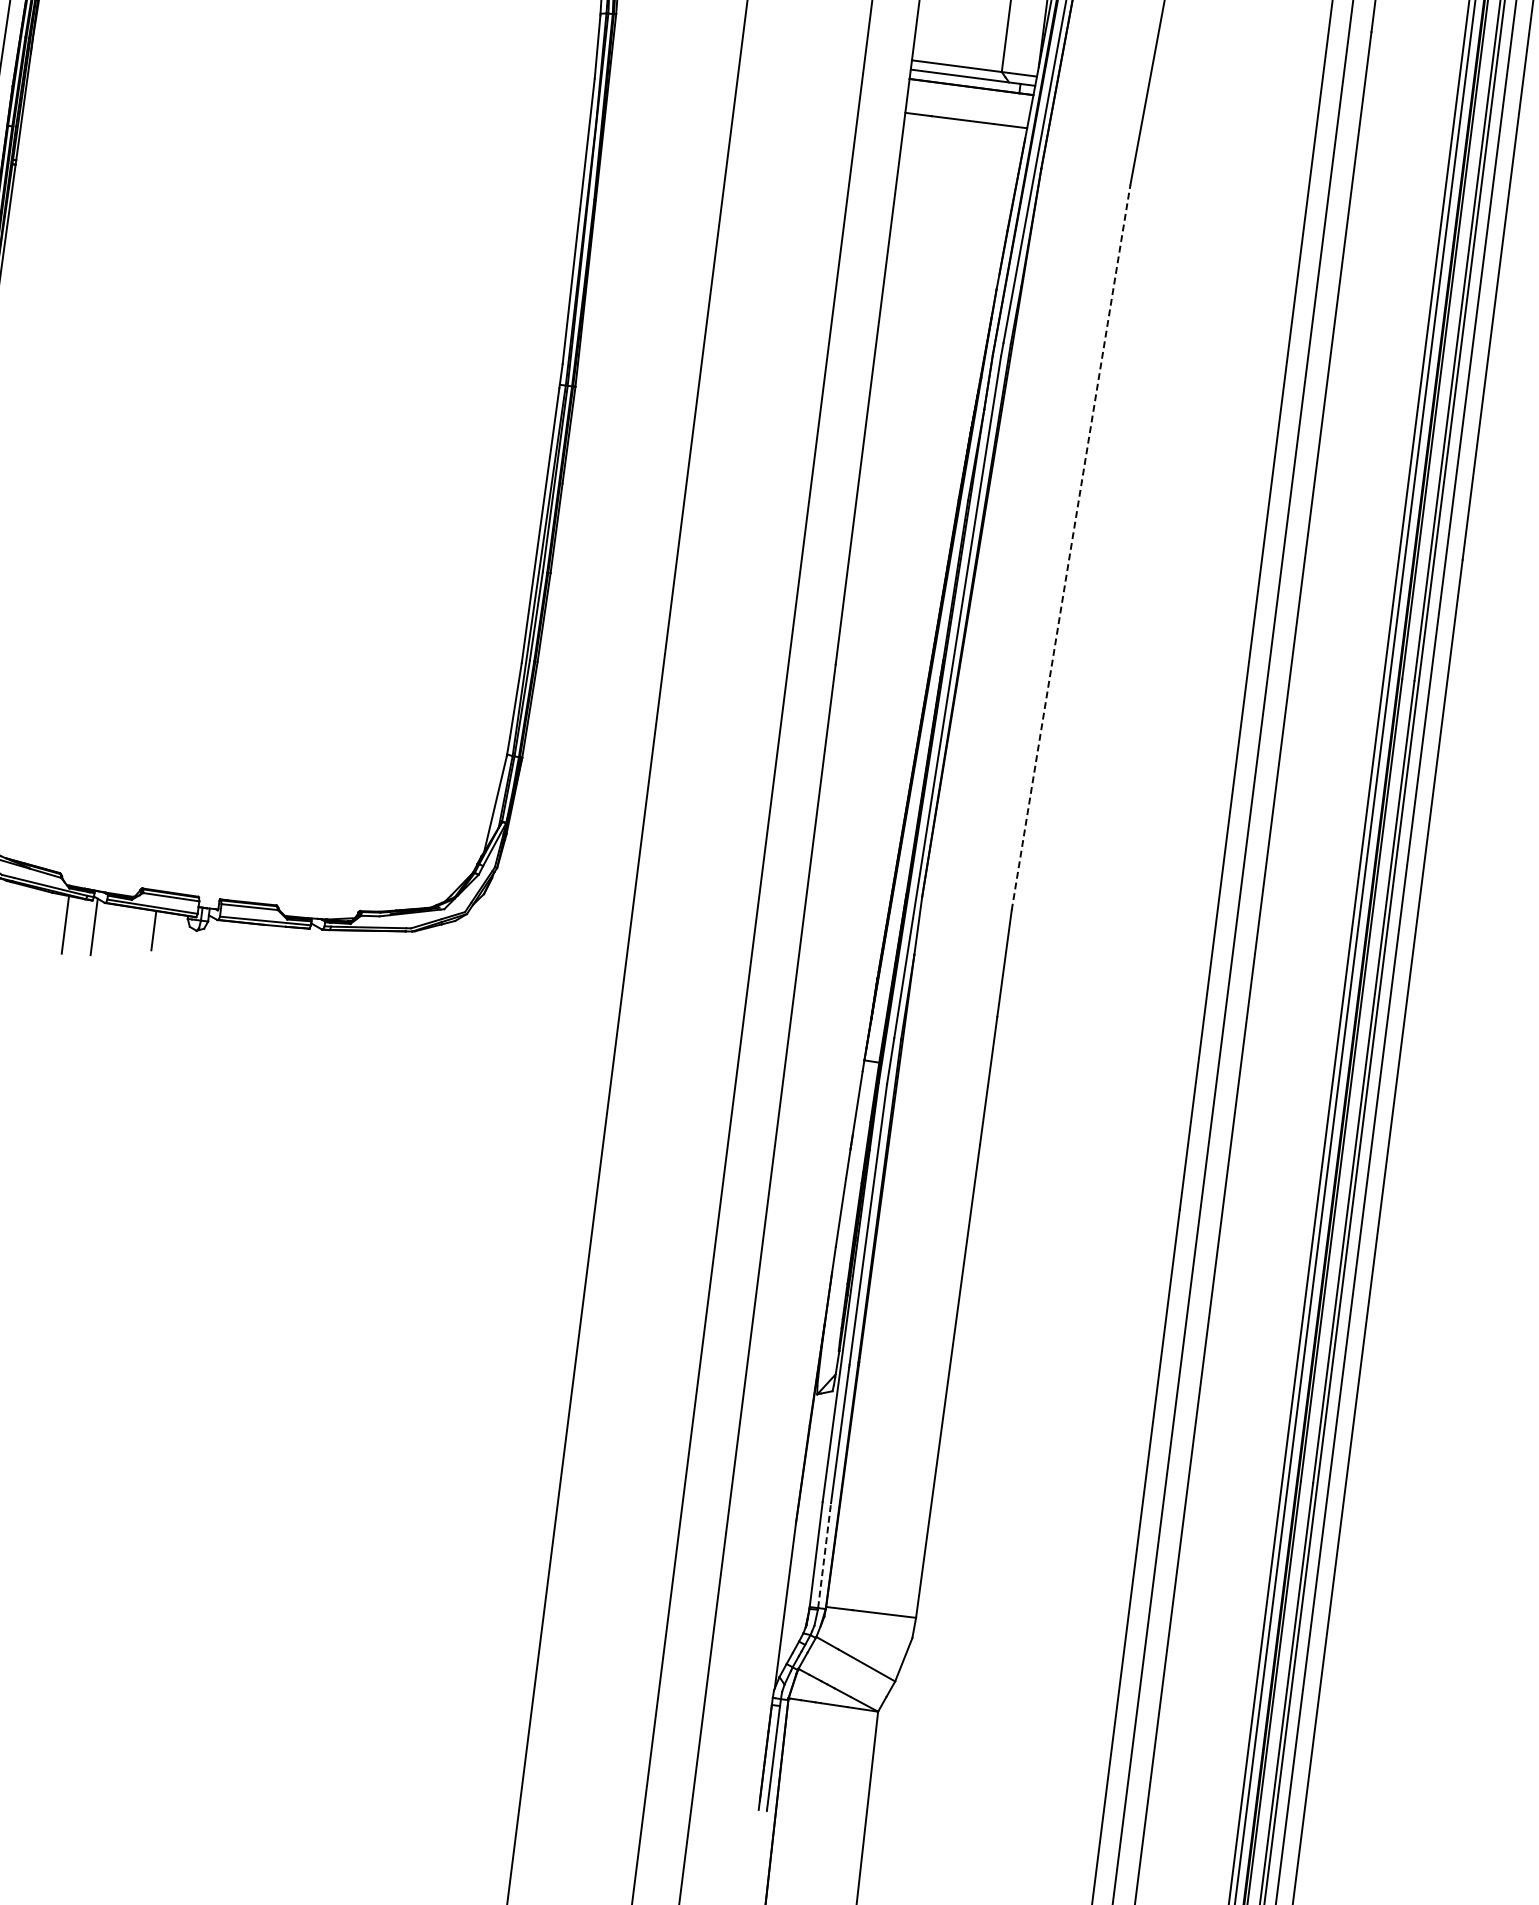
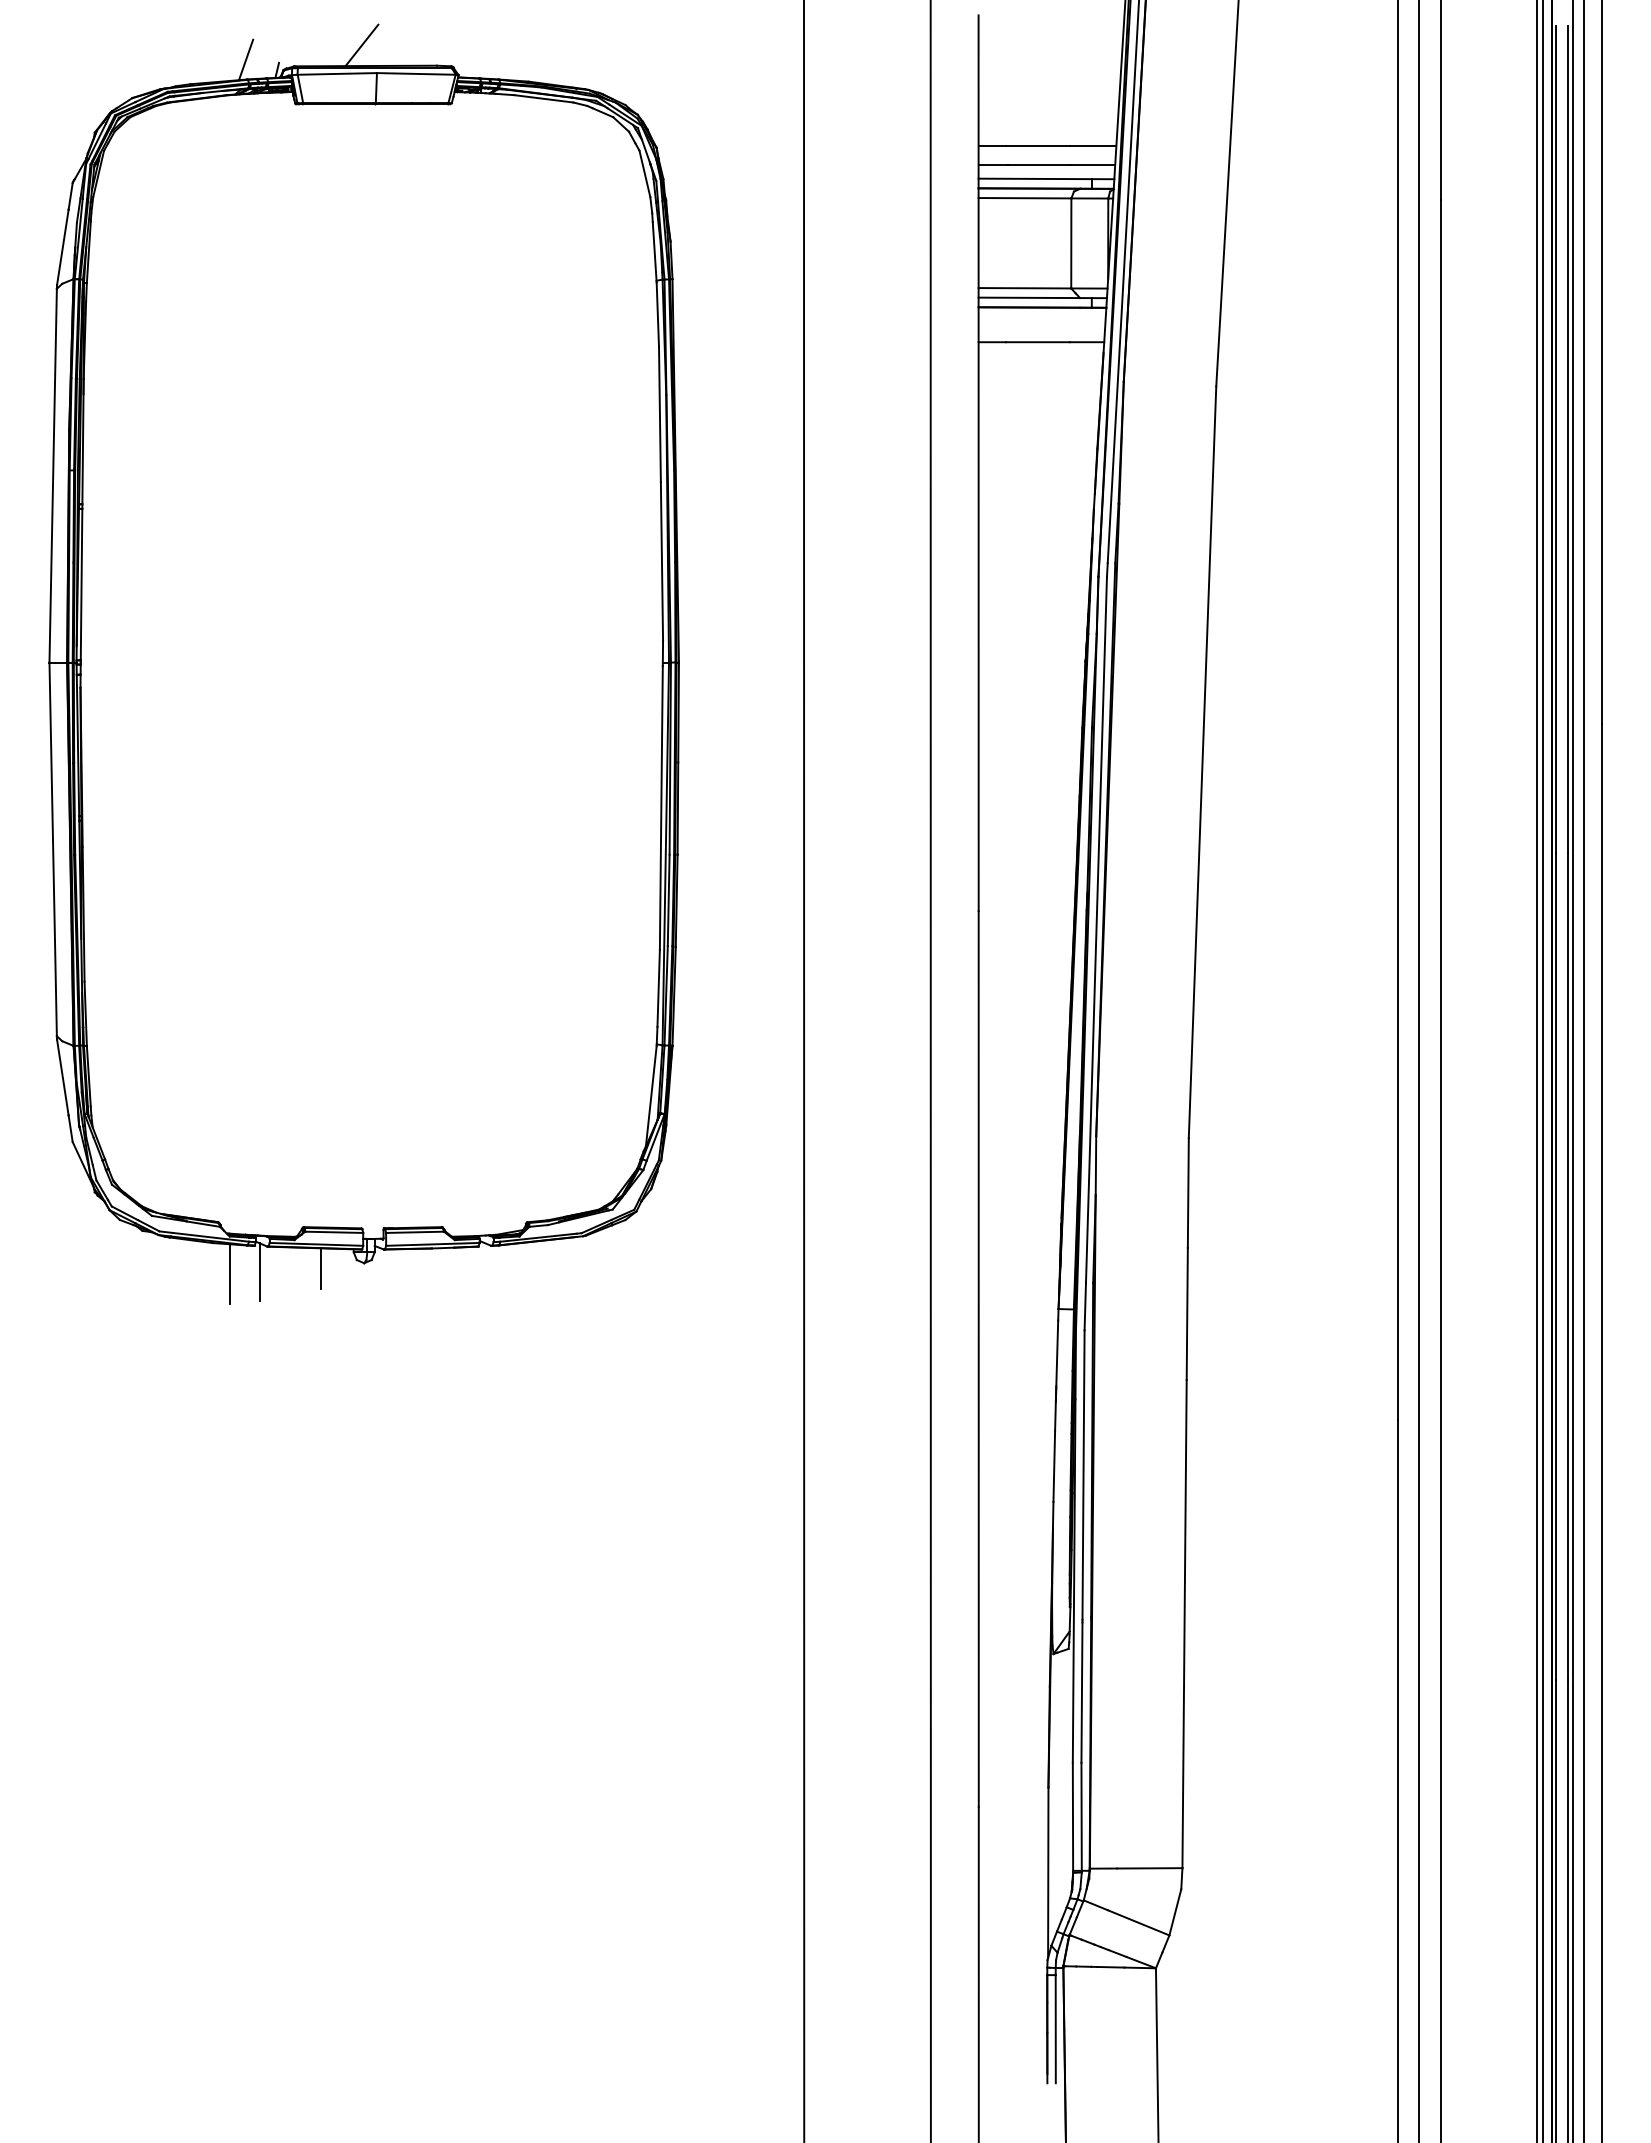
line: (1071, 546) -> (1202, 761), dashed -> solid
line: (824, 1555) -> (1081, 1816), dashed -> solid

